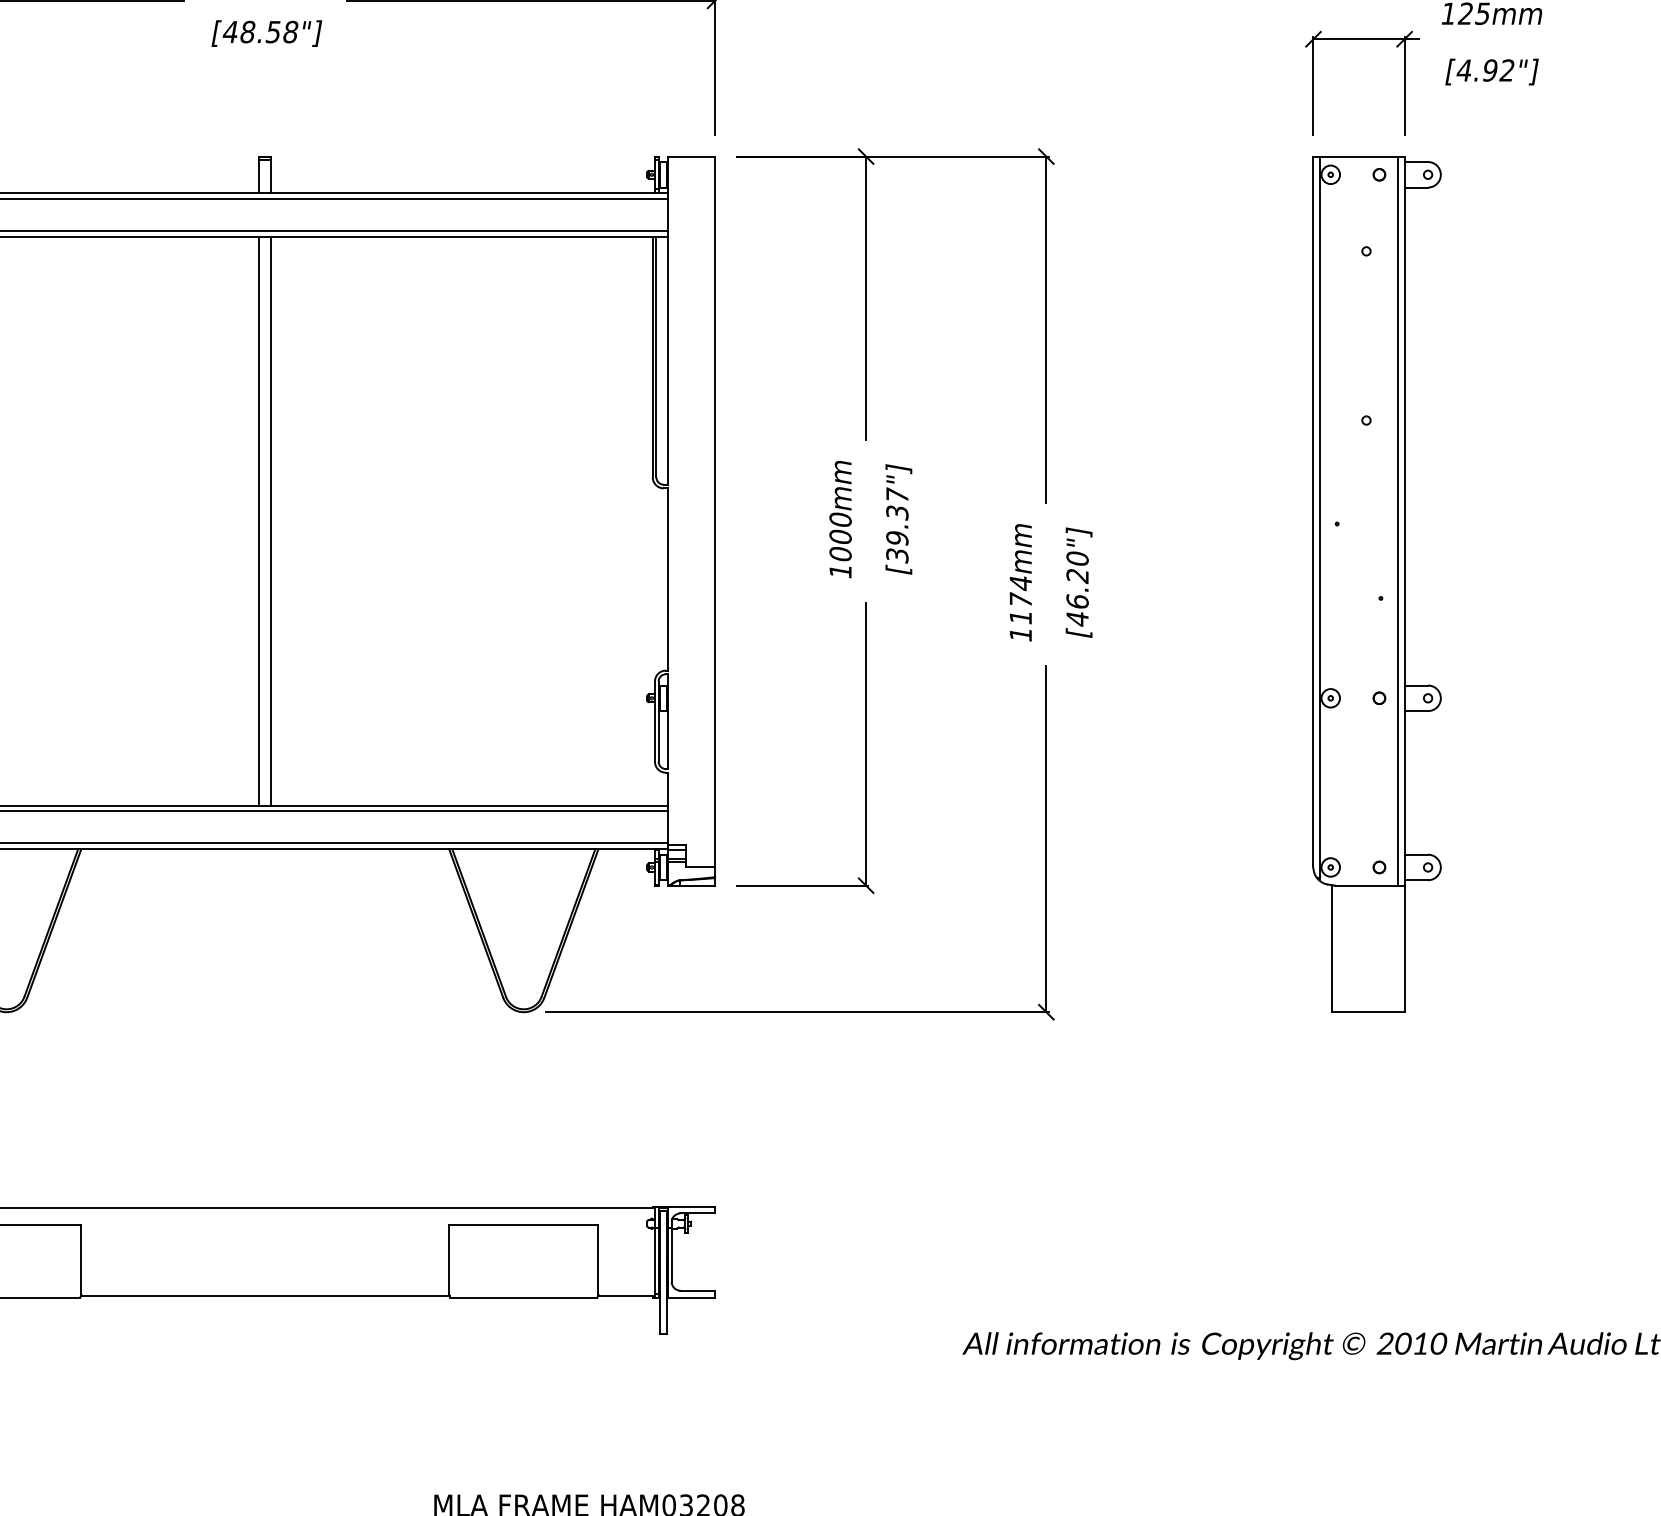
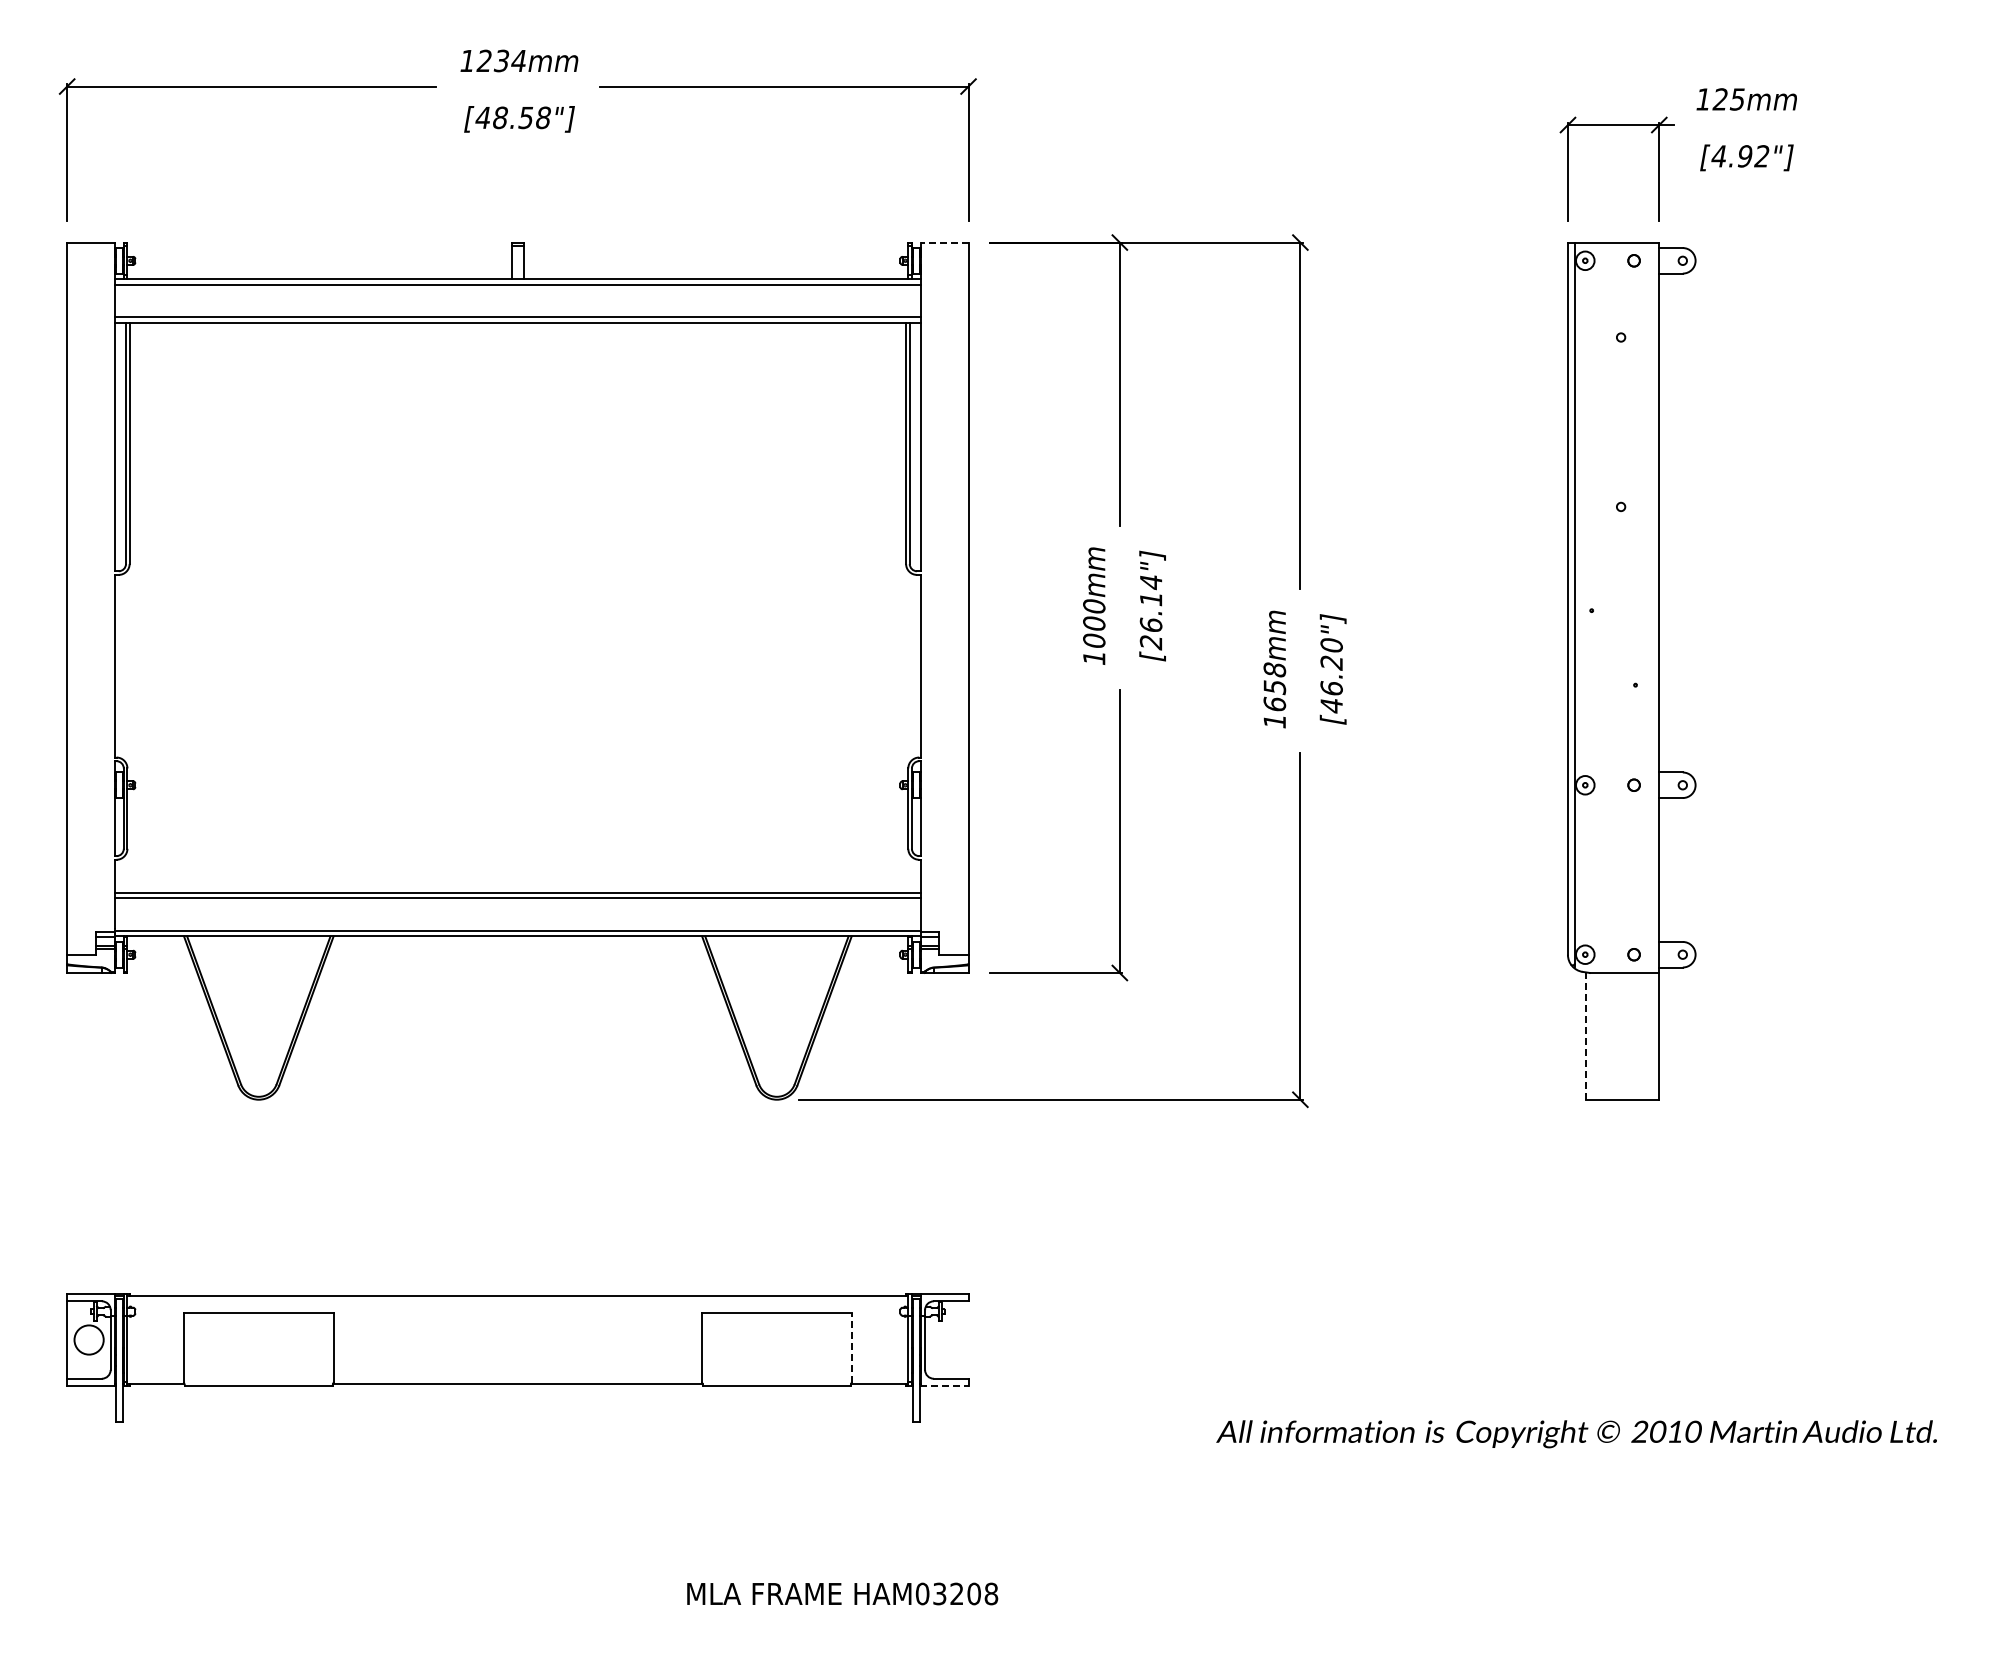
line: (691, 156) -> (944, 242), solid -> dashed
line: (259, 520) -> (512, 607), removed
line: (270, 520) -> (523, 607), removed
line: (1397, 520) -> (1652, 607), removed
text: (896, 524) -> (1150, 611), [39.37"] -> [26.14"]
text: (1020, 599) -> (1274, 686), 1174mm -> 1658mm
line: (1331, 949) -> (1586, 1036), solid -> dashed
line: (598, 1259) -> (851, 1347), solid -> dashed
line: (691, 1297) -> (944, 1385), solid -> dashed

